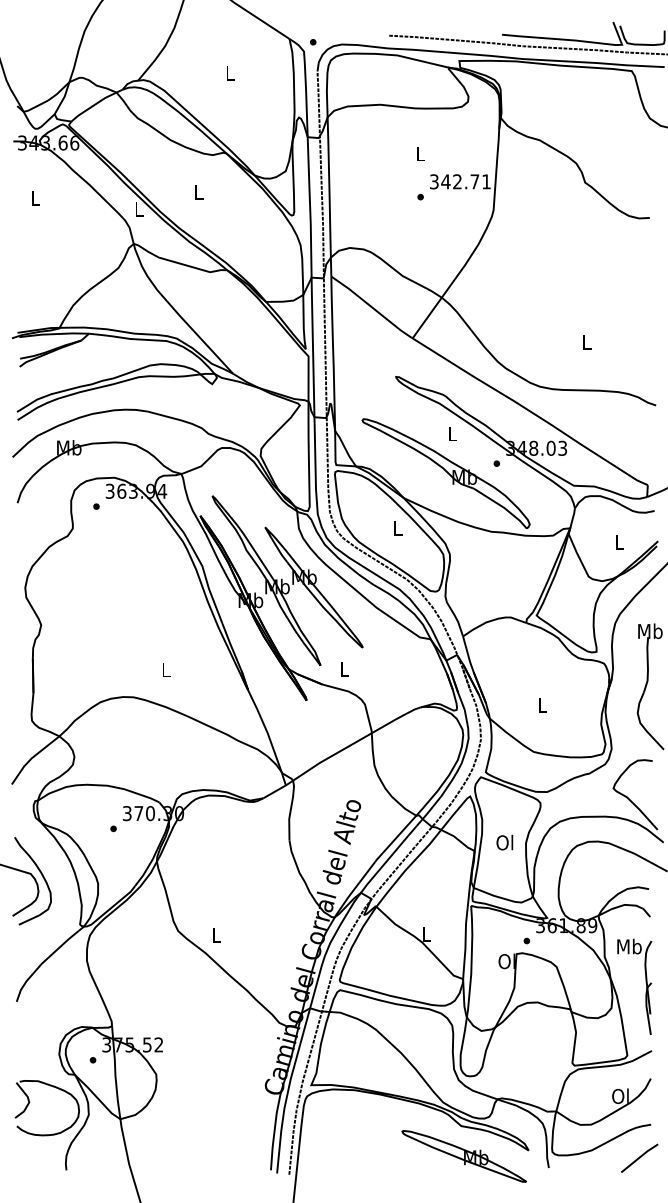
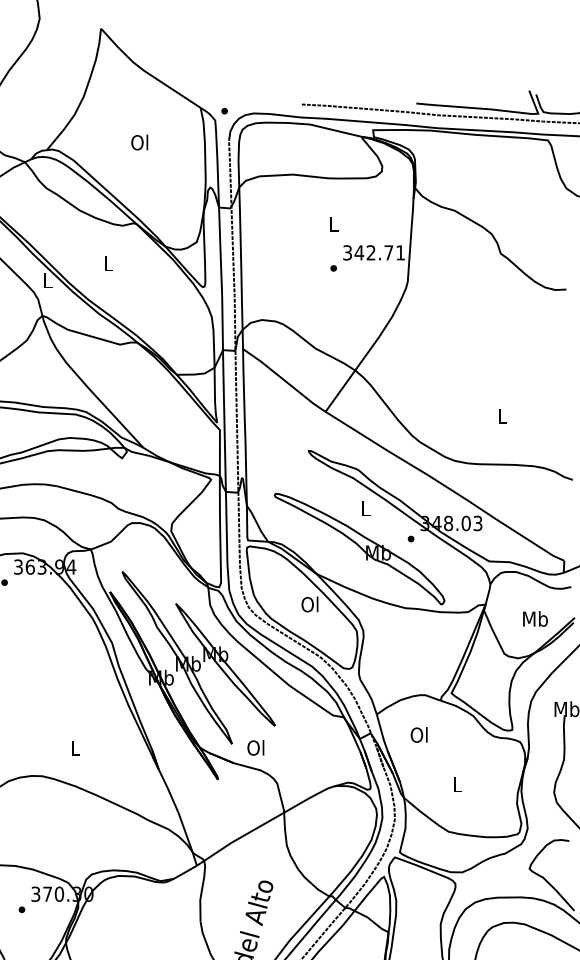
text: (229, 72) -> (139, 141), L -> Ol
text: (397, 527) -> (310, 603), L -> Ol
text: (619, 542) -> (535, 619), L -> Mb
text: (343, 669) -> (255, 747), L -> Ol
text: (504, 842) -> (418, 734), moved

